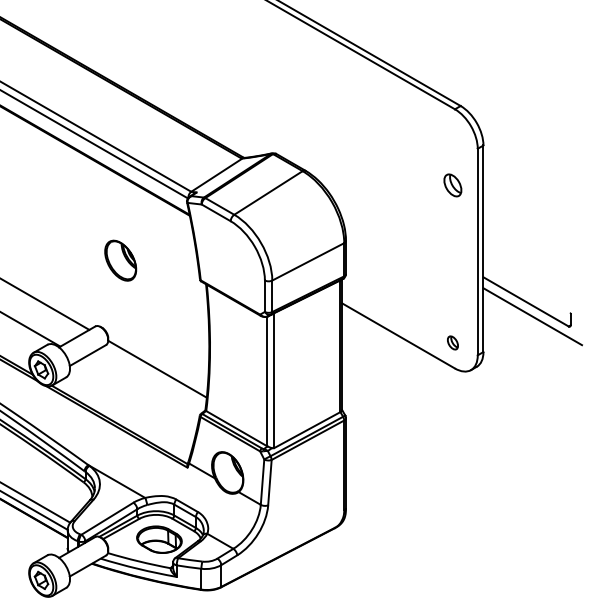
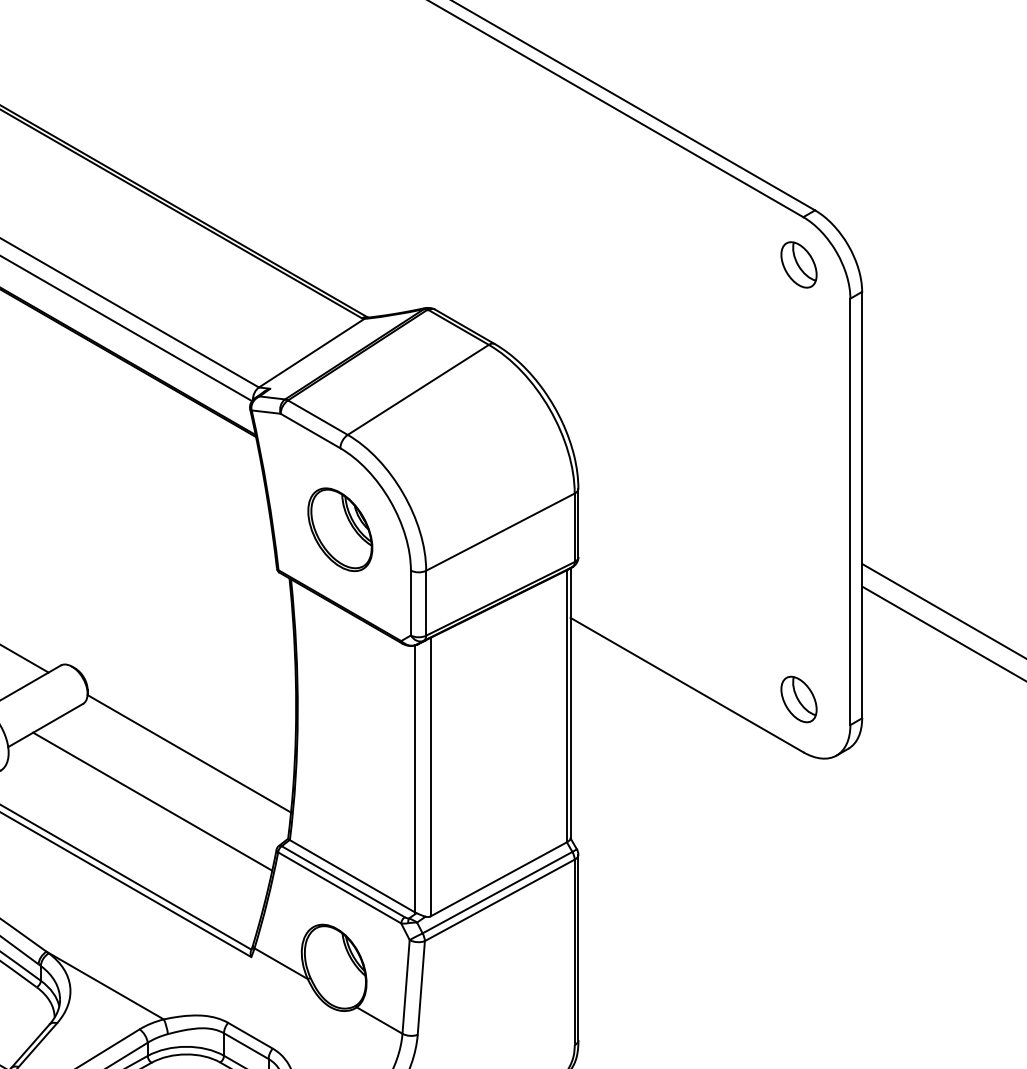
part: (452, 185) -> (798, 265), moved
part: (120, 260) -> (339, 529), moved
part: (452, 342) -> (798, 698), size x1.67
line: (139, 392) -> (152, 801), added

